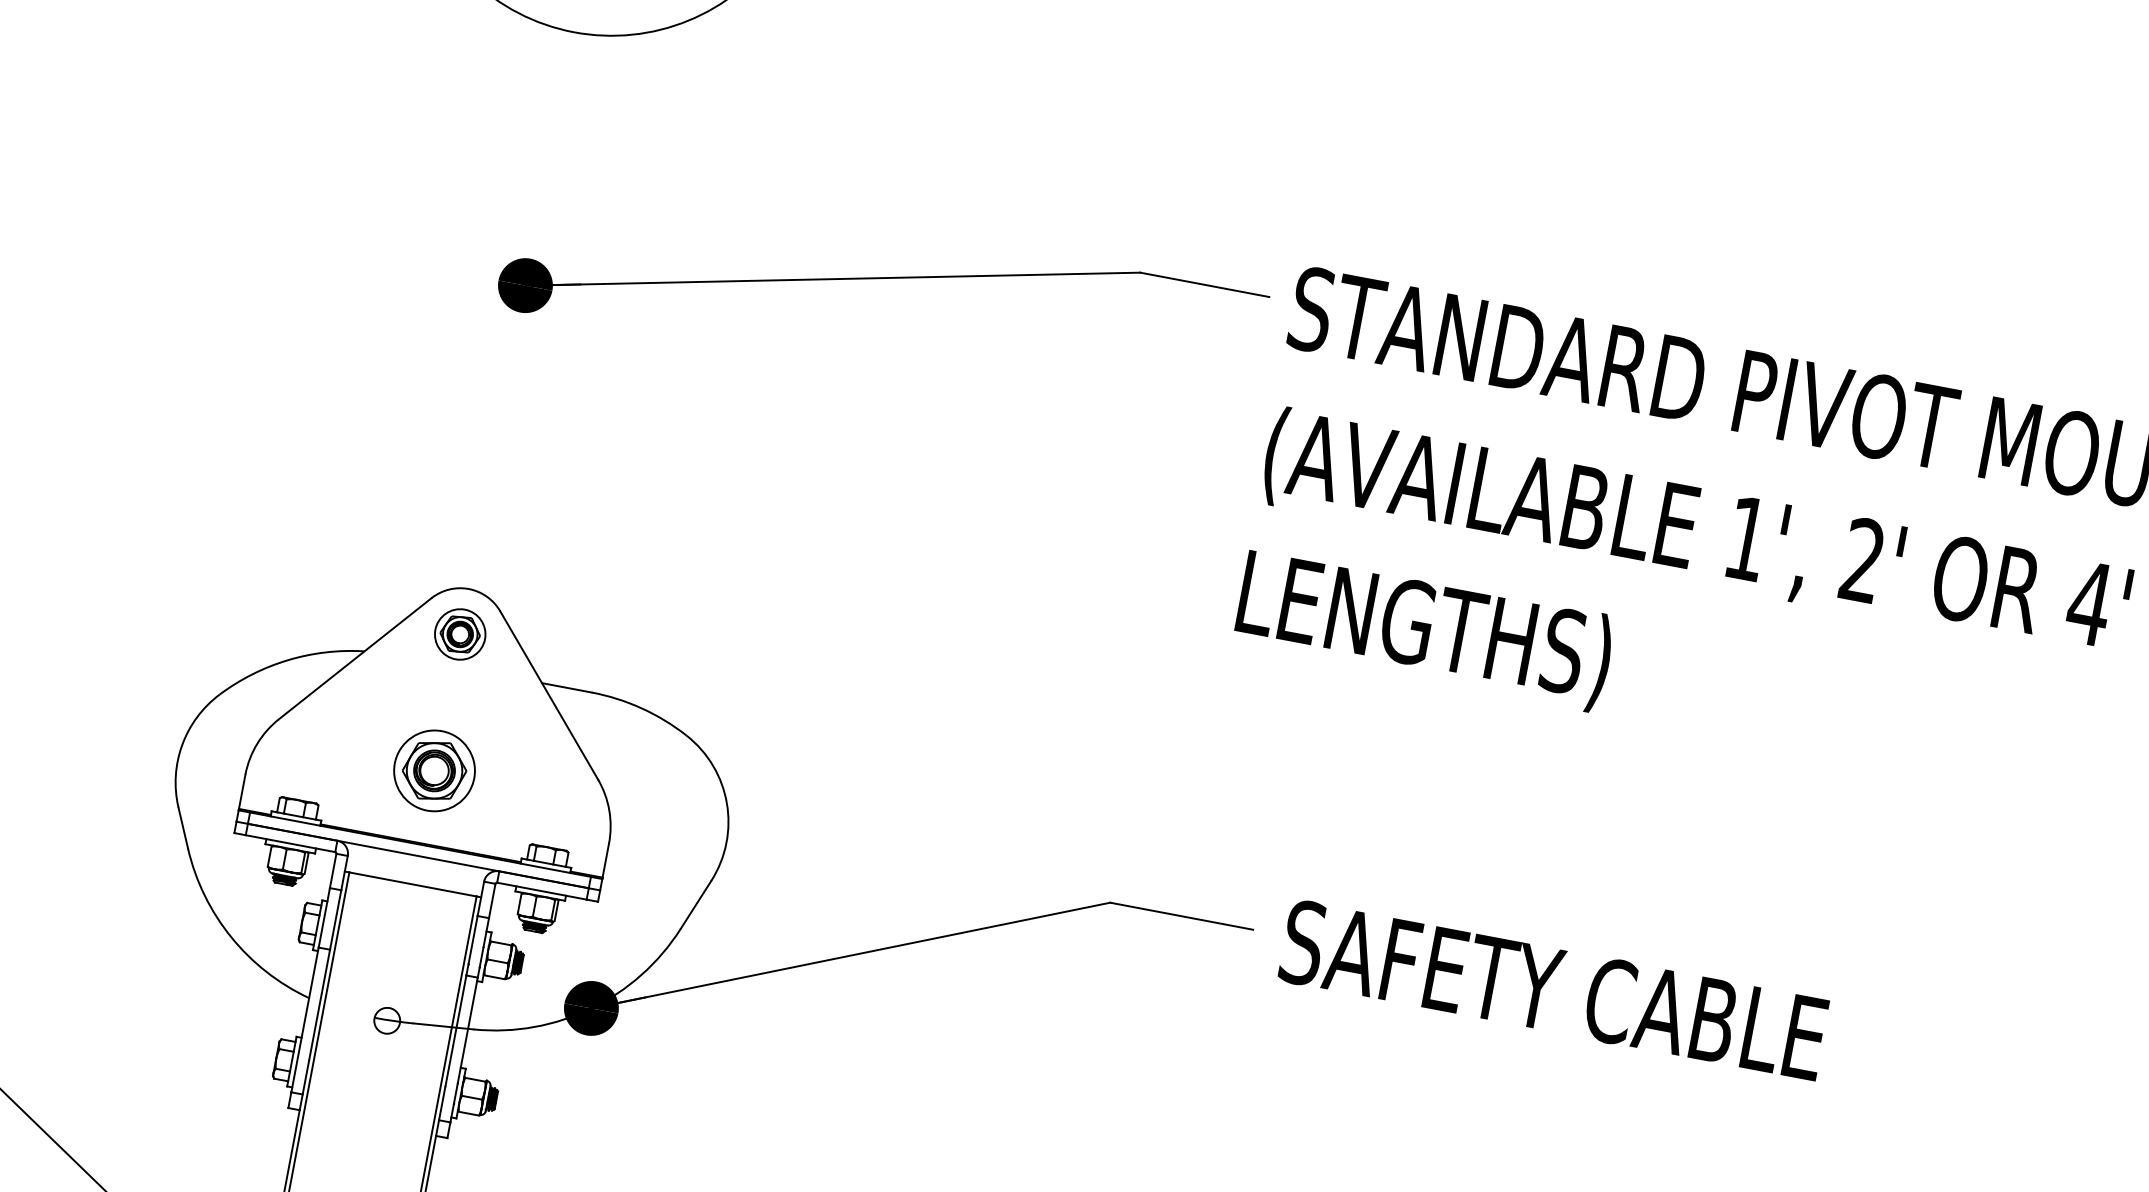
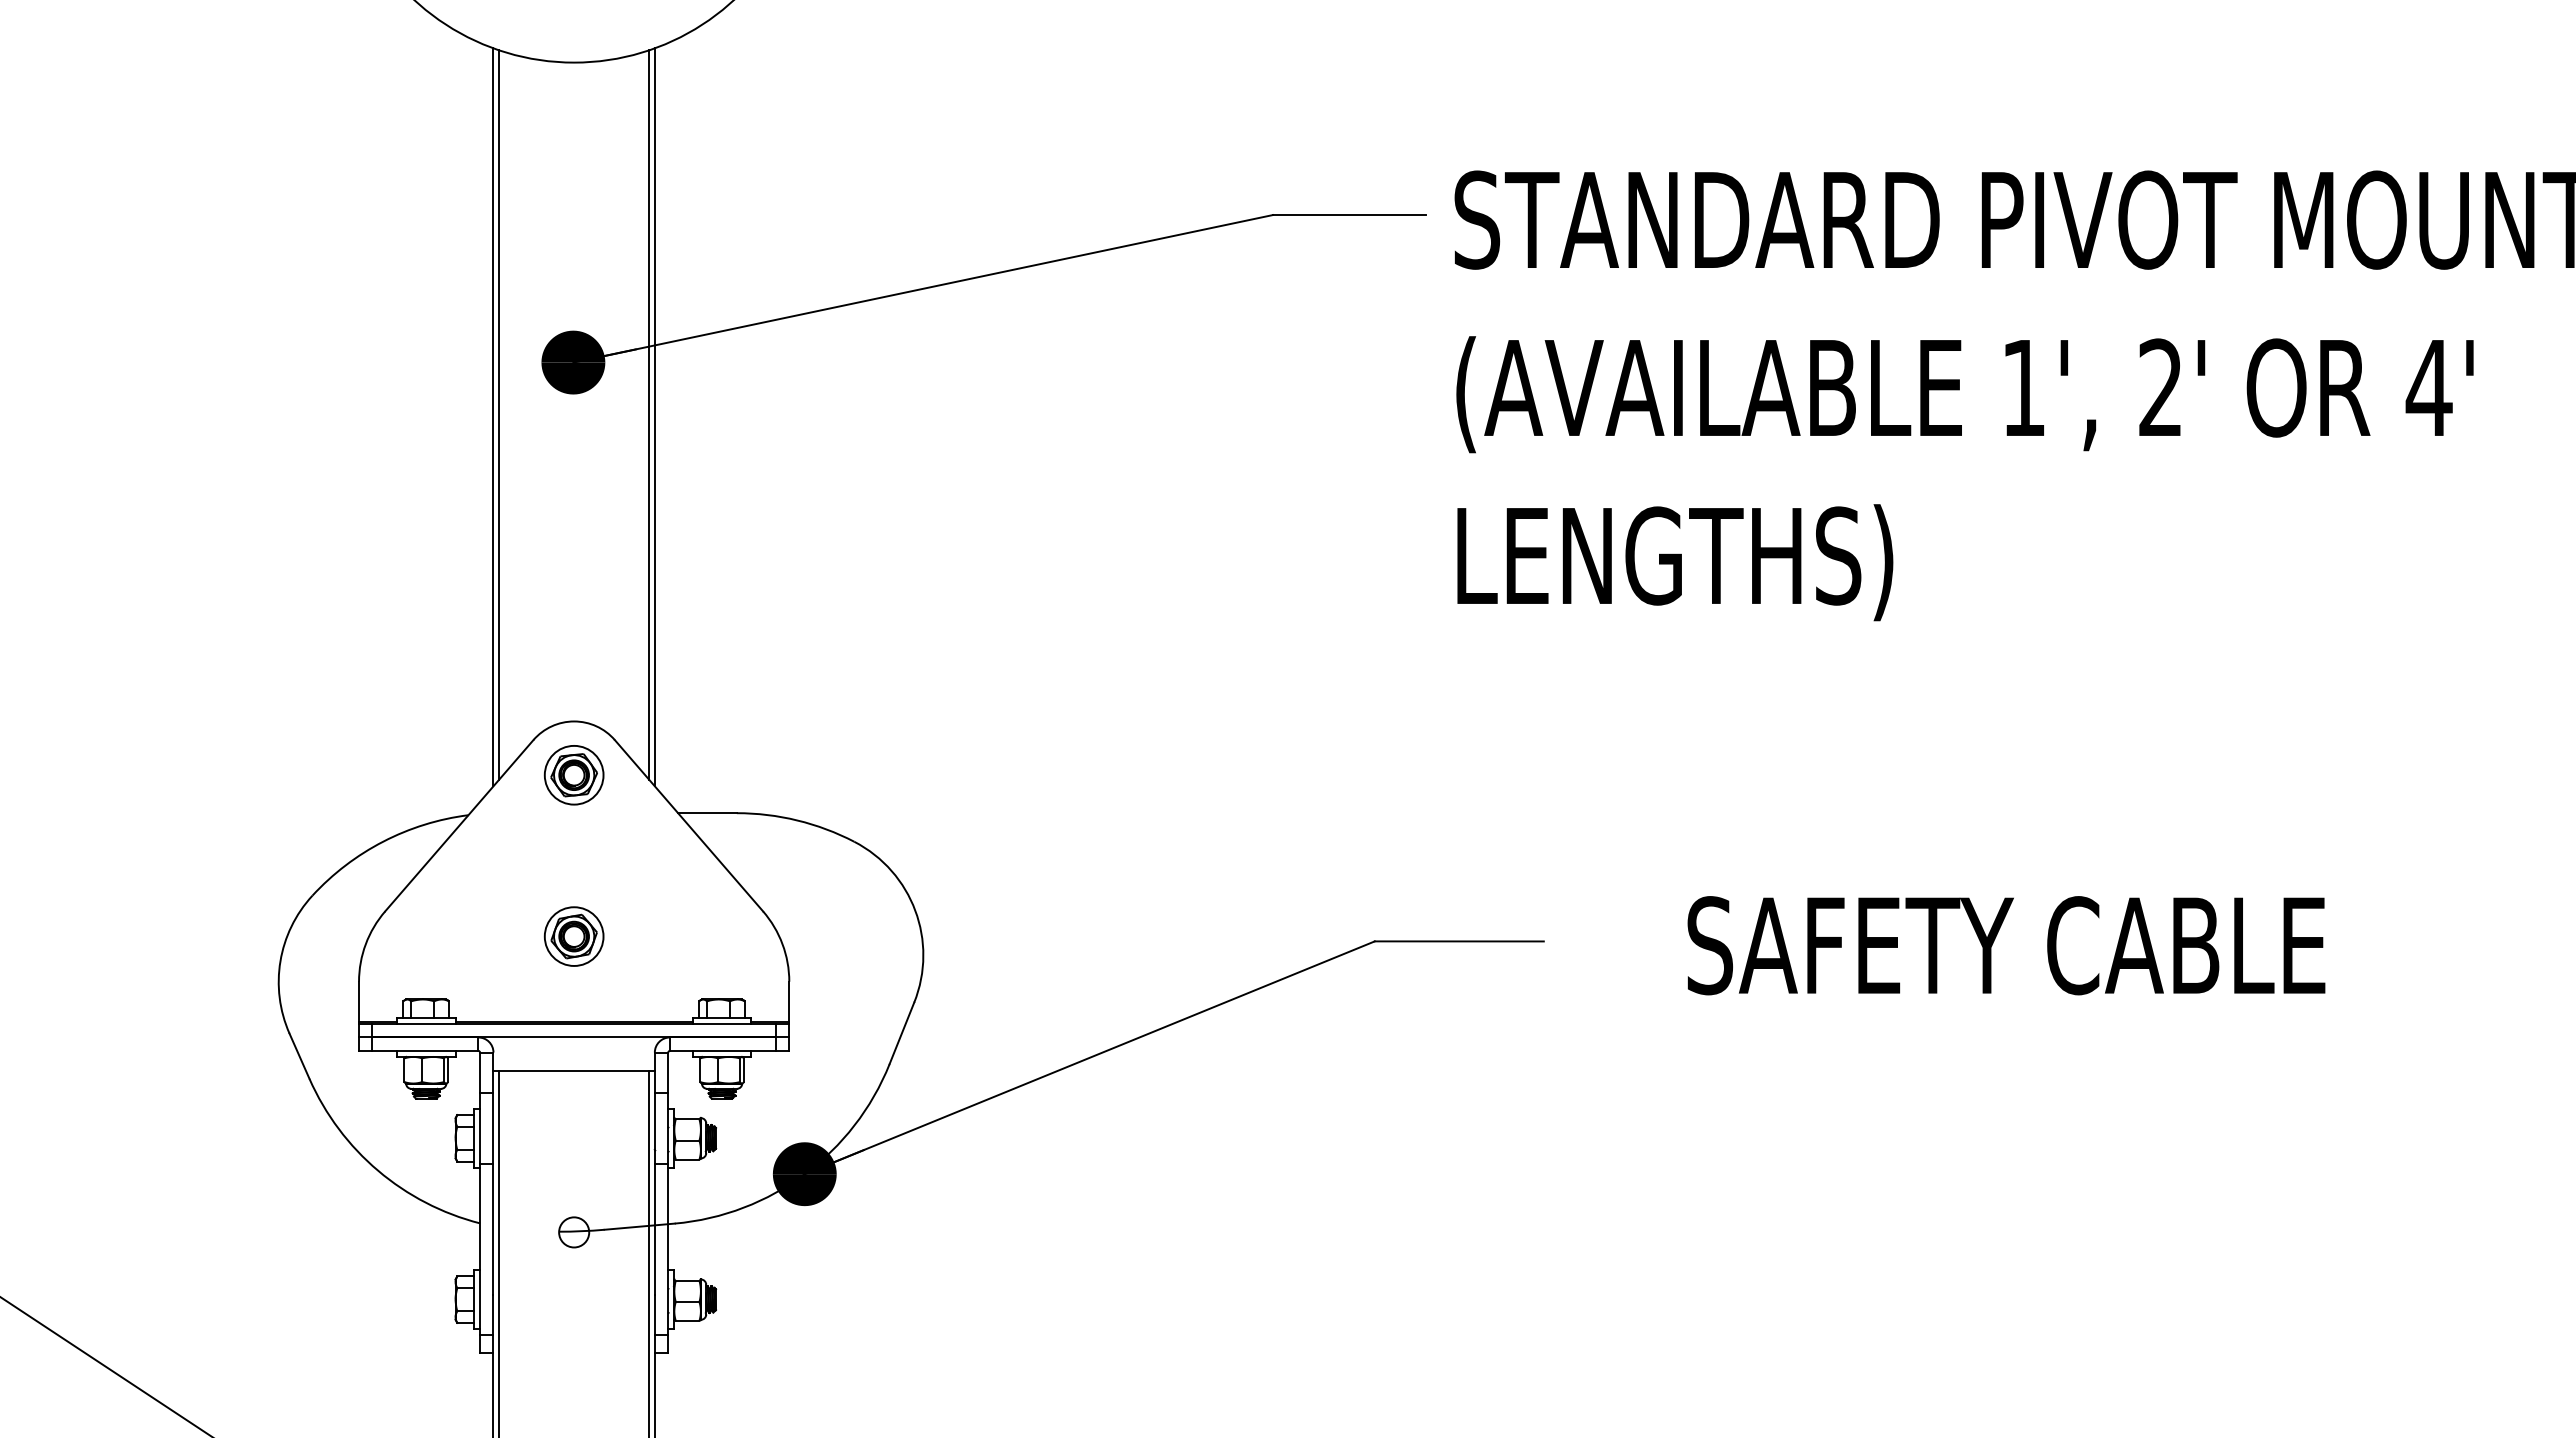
line: (453, 318) -> (498, 415), added
line: (449, 319) -> (493, 417), added
line: (581, 342) -> (649, 415), added
line: (585, 344) -> (654, 417), added
part: (433, 770) -> (573, 936), size x0.62
text: (1553, 990) -> (2006, 945), moved

